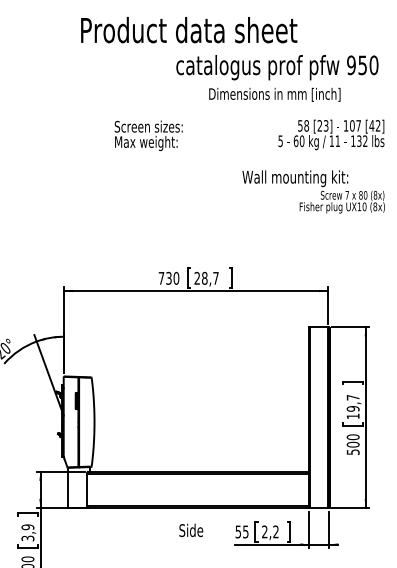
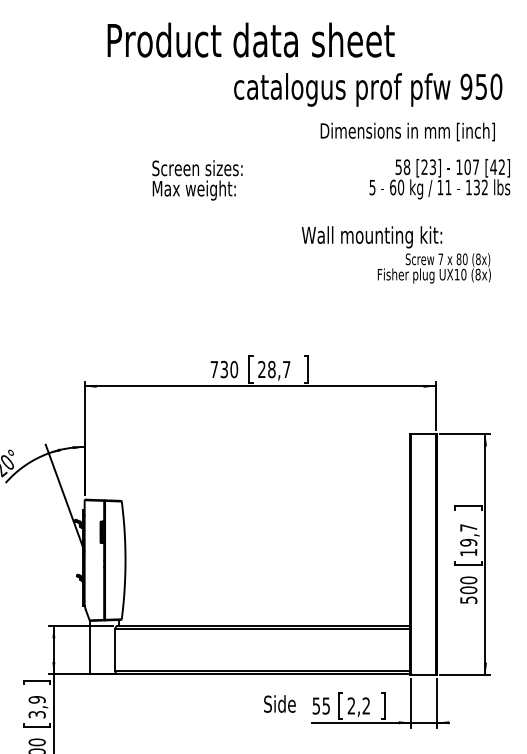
text: (274, 94) -> (407, 131), moved
text: (313, 191) -> (395, 254), moved
text: (190, 530) -> (279, 703), moved

